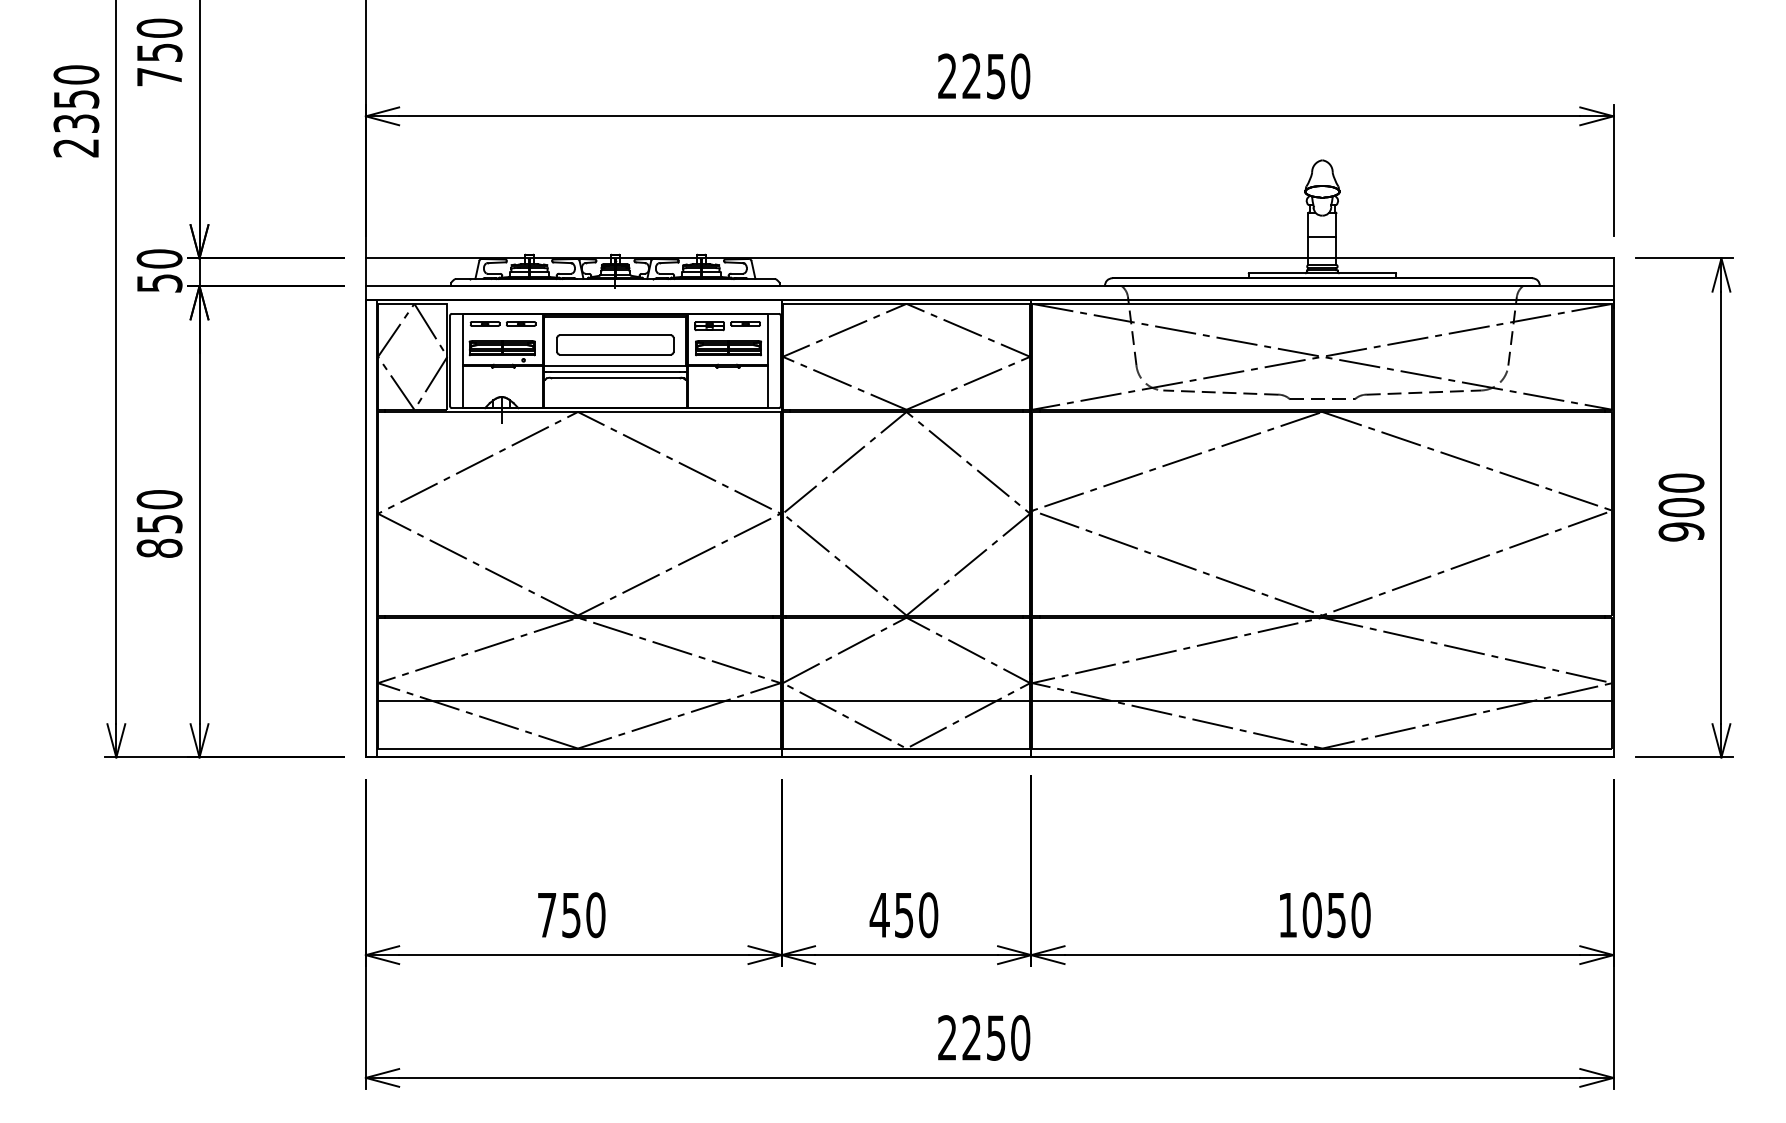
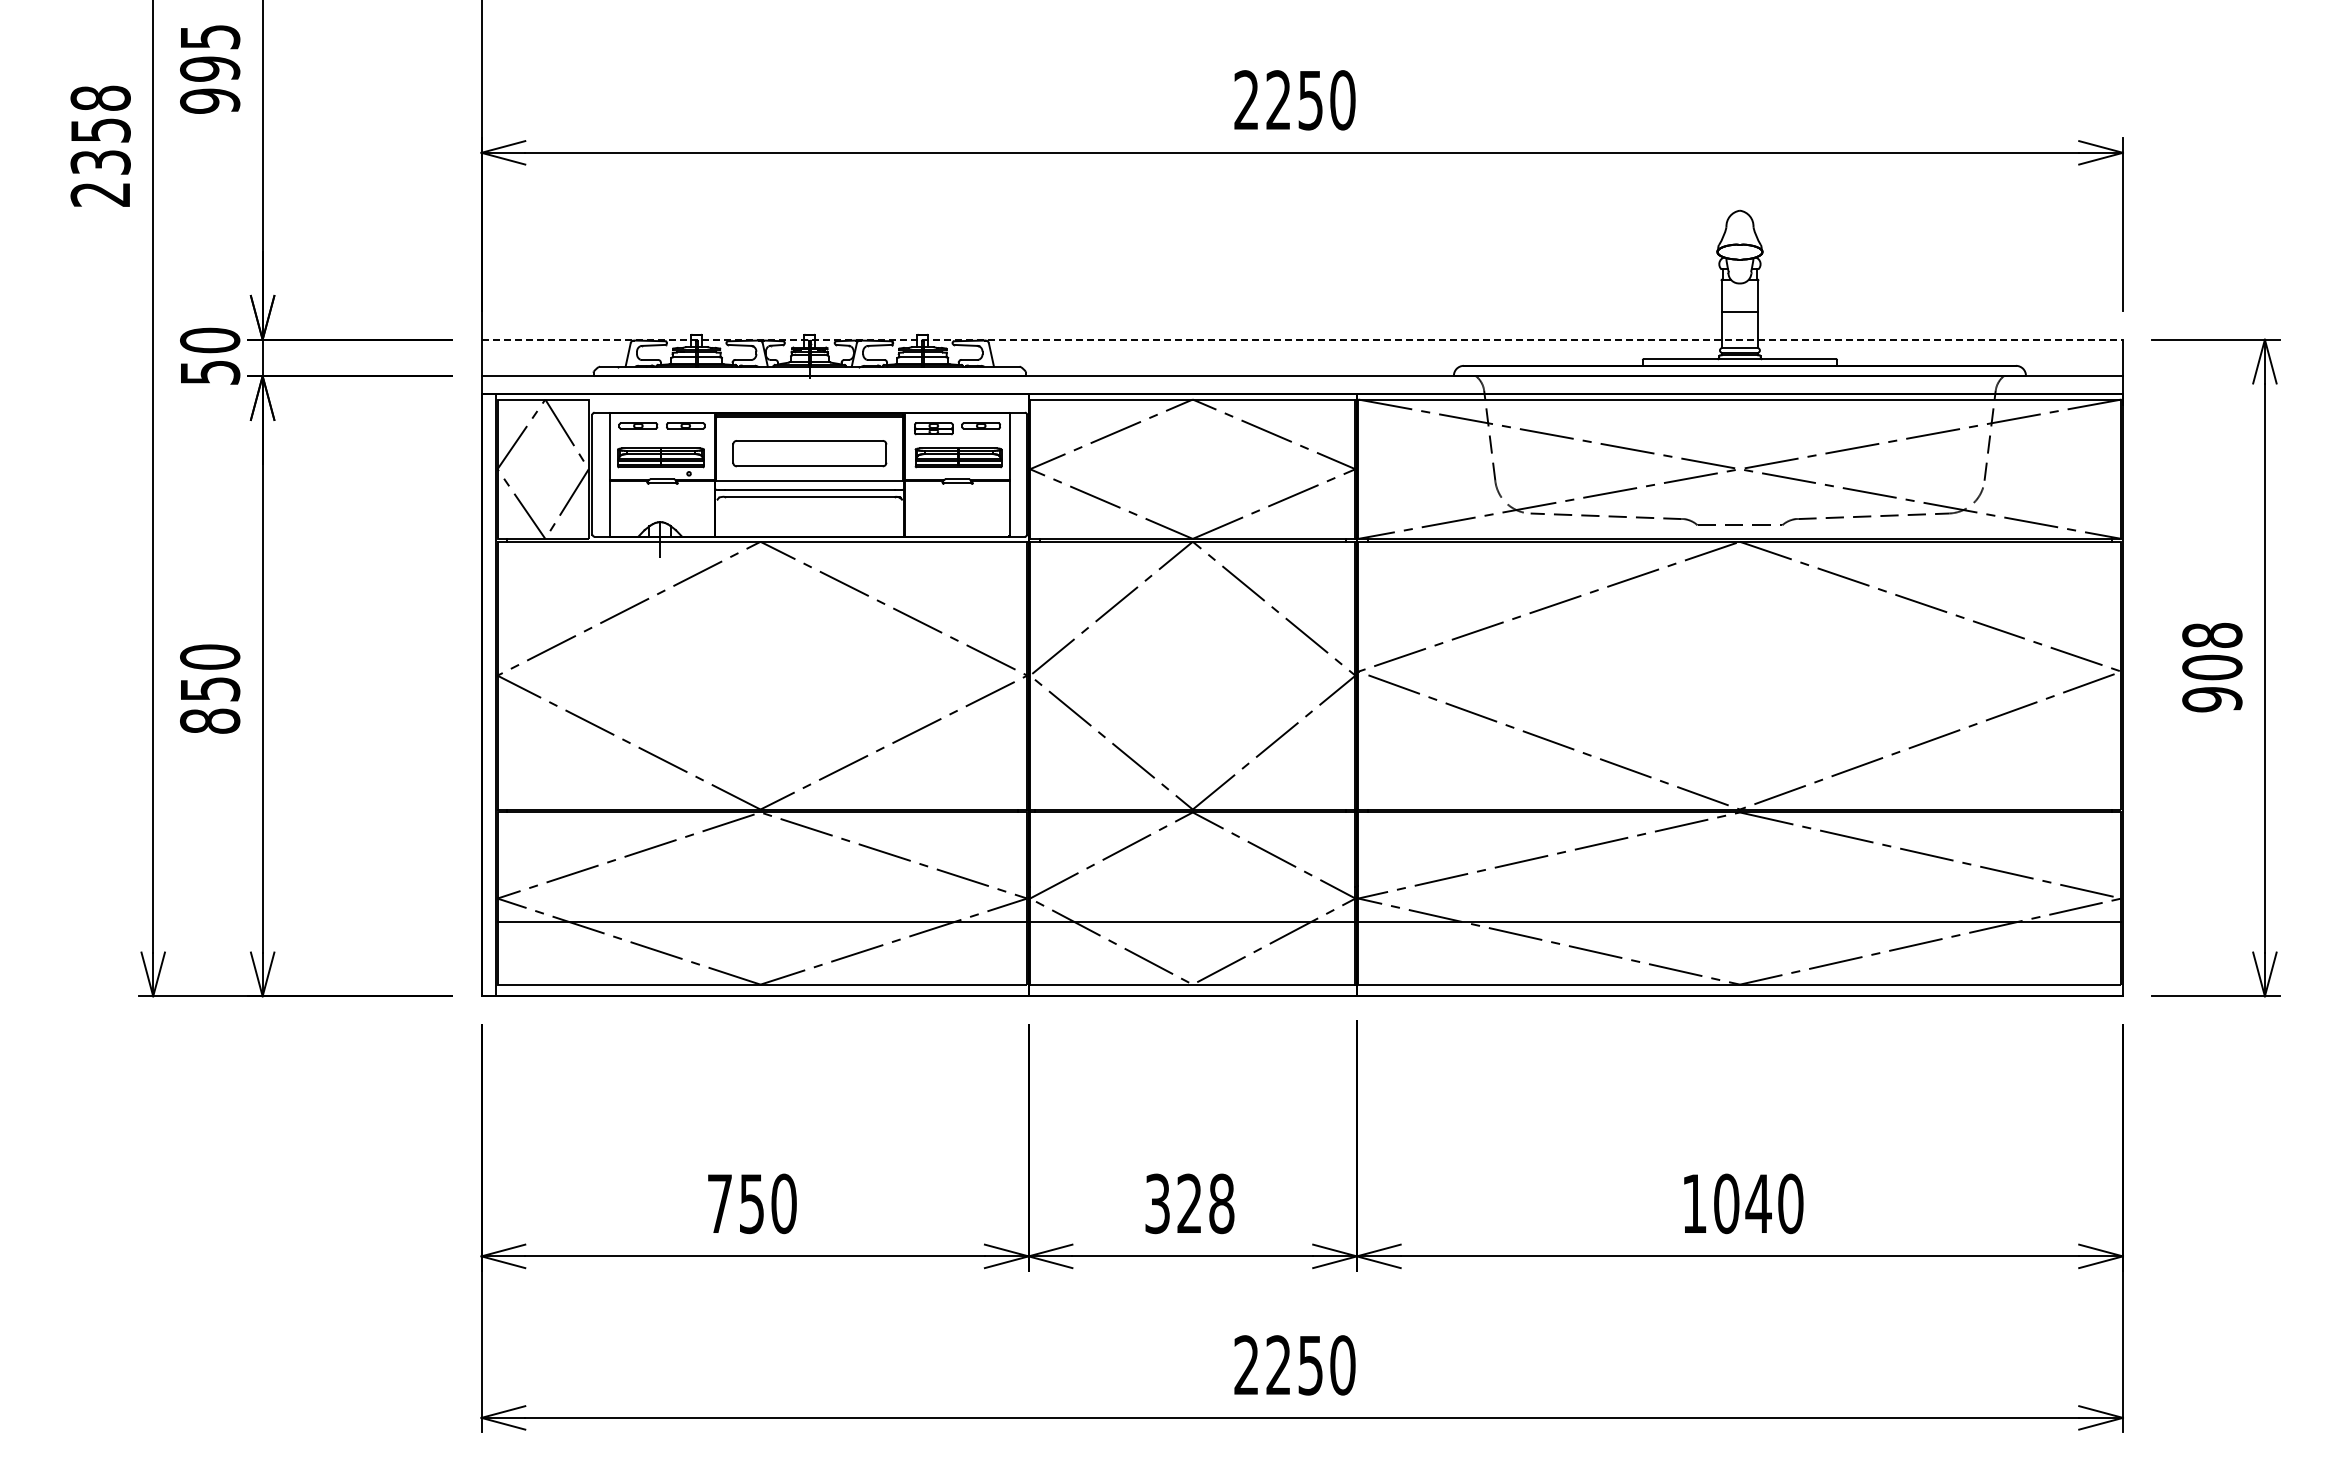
text: (159, 52) -> (210, 68), 750 -> 995
text: (76, 74) -> (100, 97), 2350 -> 2358
line: (989, 258) -> (1302, 339), solid -> dashed
text: (1681, 483) -> (2212, 635), 900 -> 908
text: (904, 914) -> (1189, 1203), 450 -> 328
text: (1336, 915) -> (1758, 1204), 1050 -> 1040

